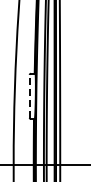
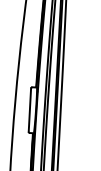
line: (29, 95) -> (29, 109), dashed -> solid

